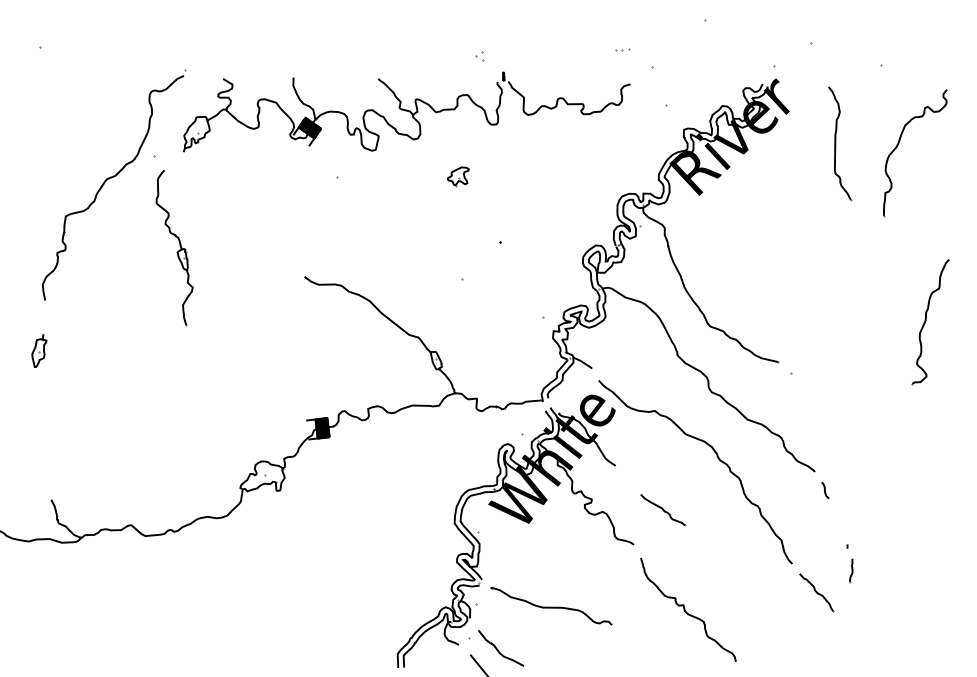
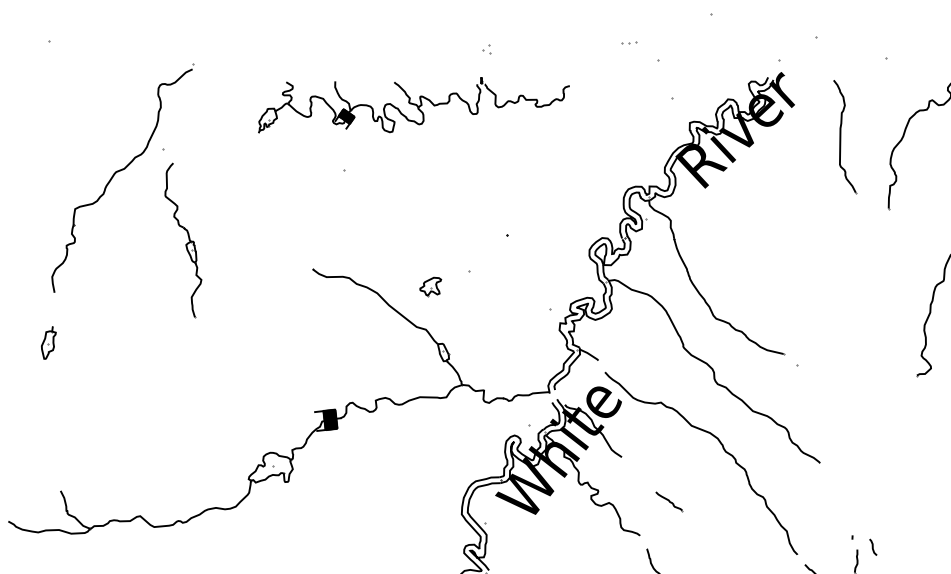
part: (406, 111) -> (413, 104), size x0.7
part: (458, 176) -> (430, 286), moved
curve: (825, 490) -> (873, 547), moved
part: (663, 510) -> (669, 501), size x0.6

